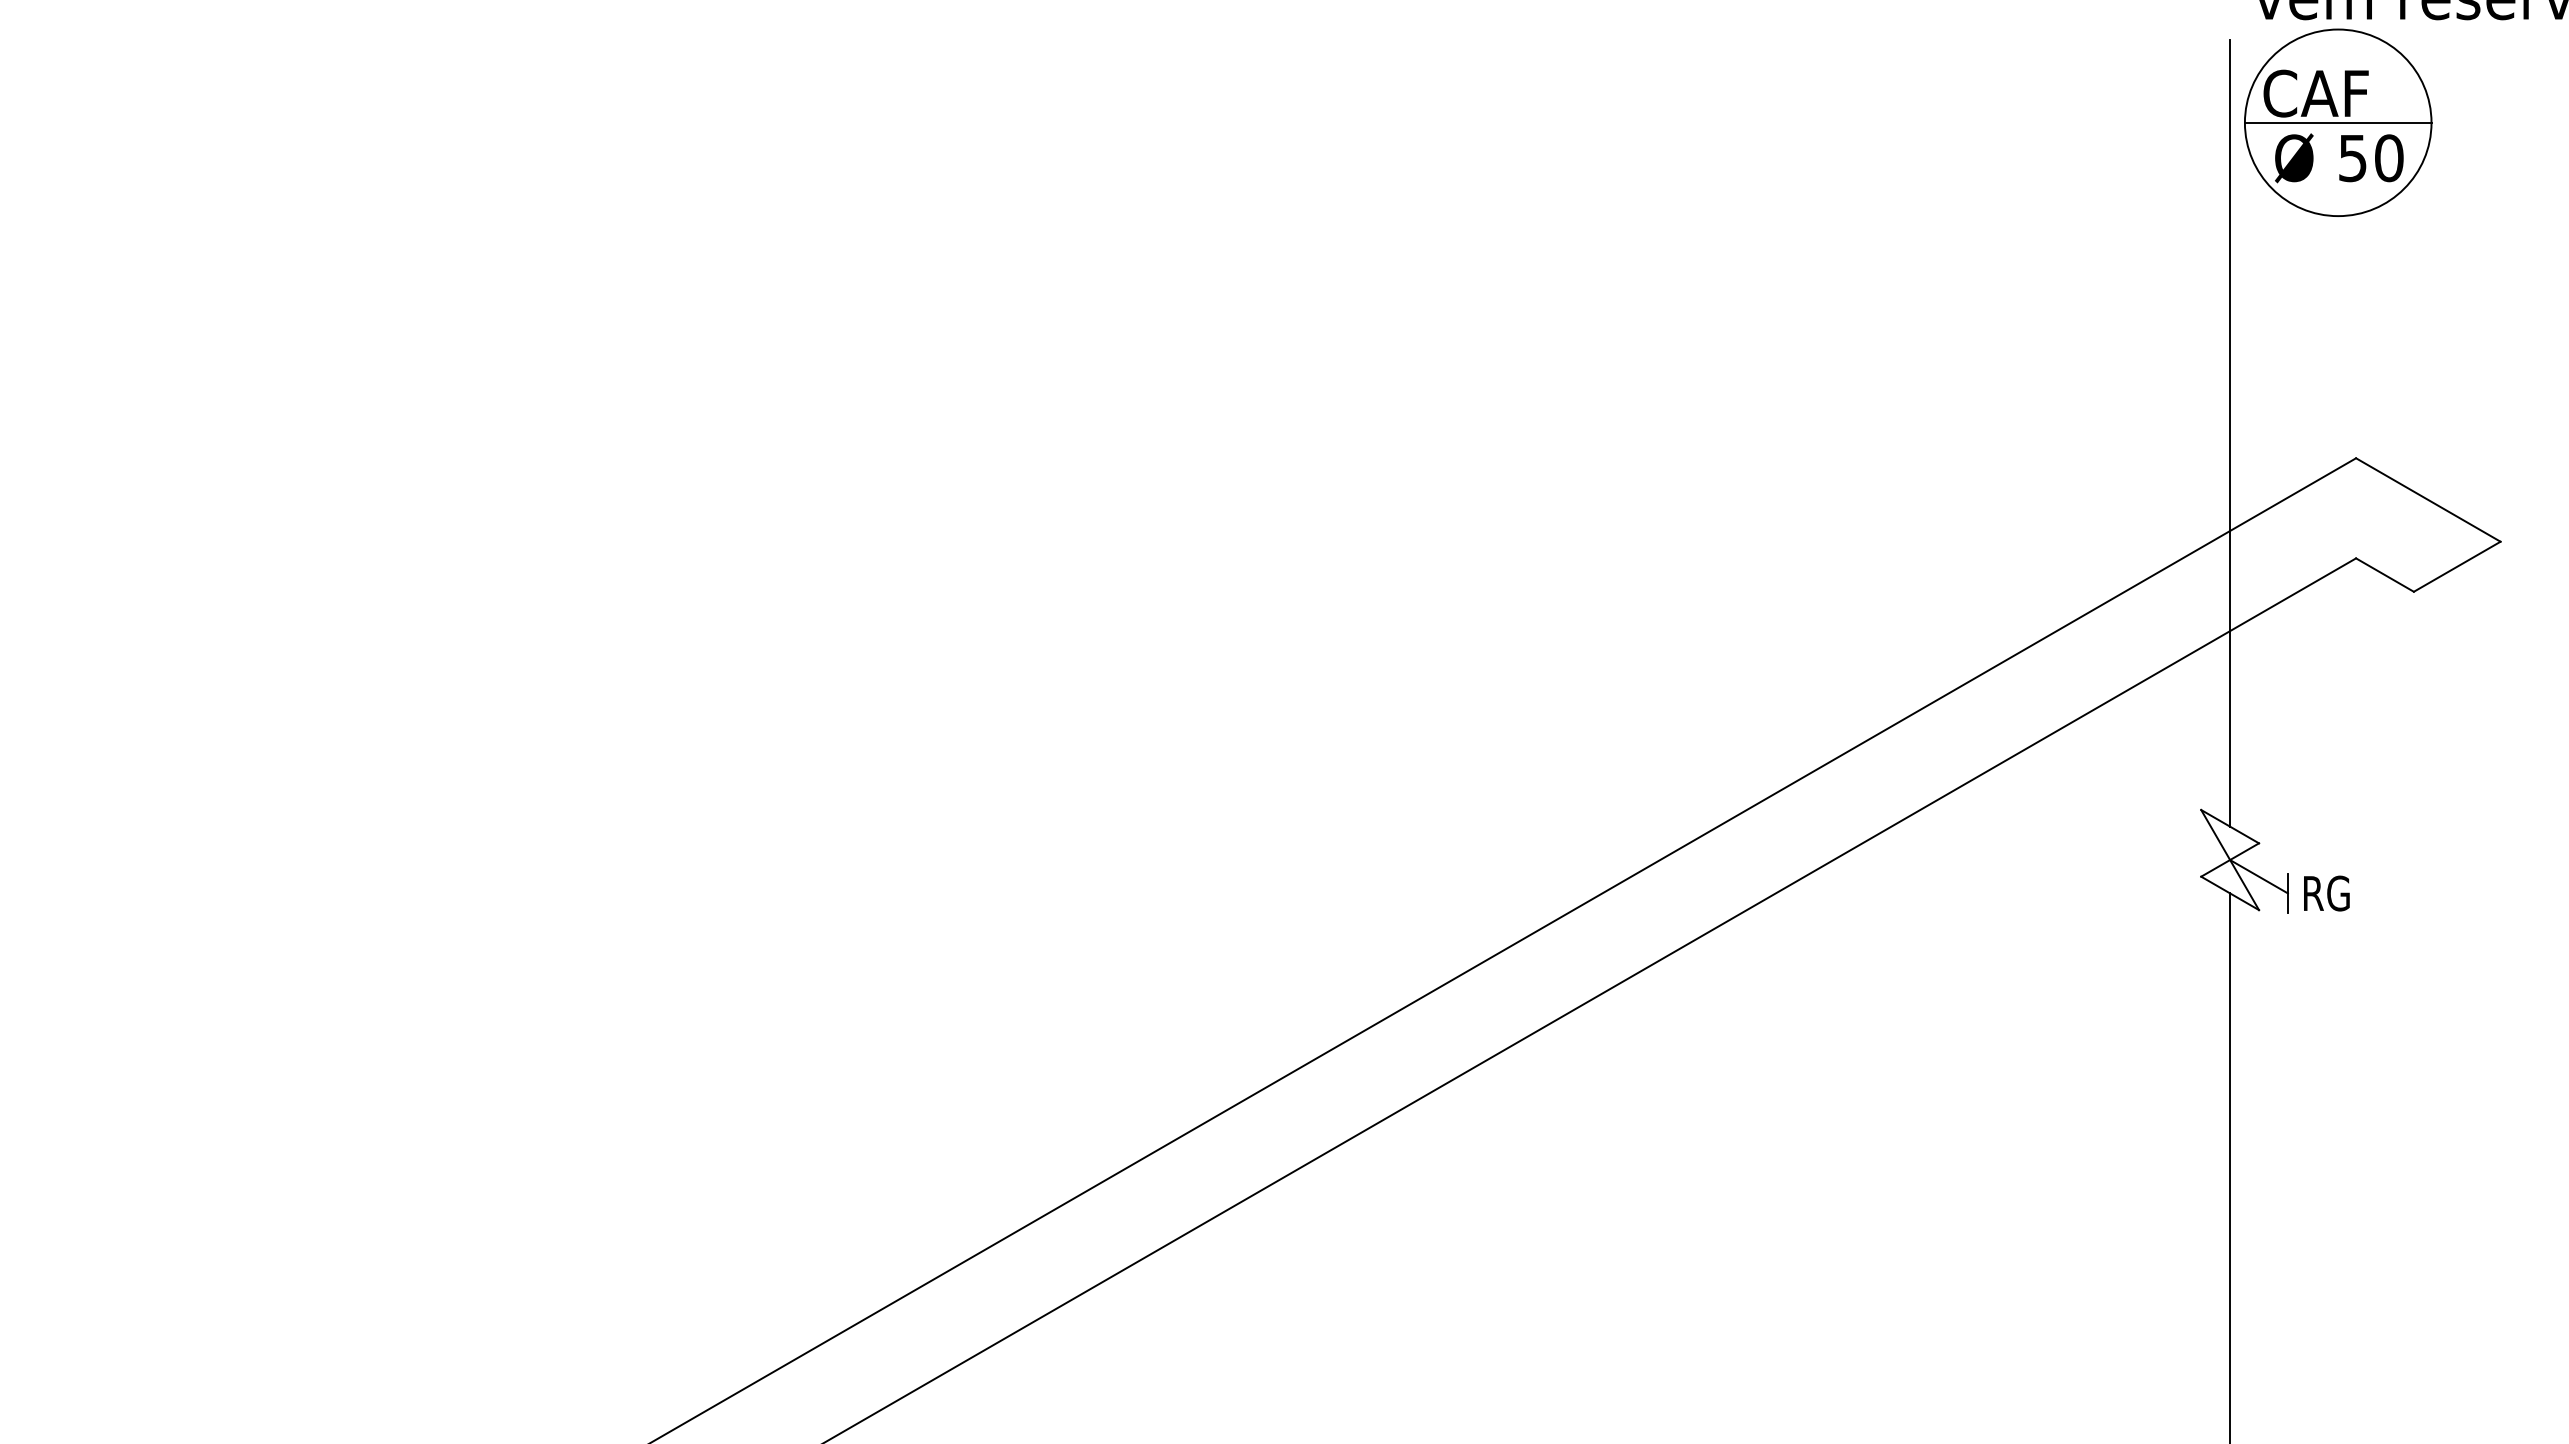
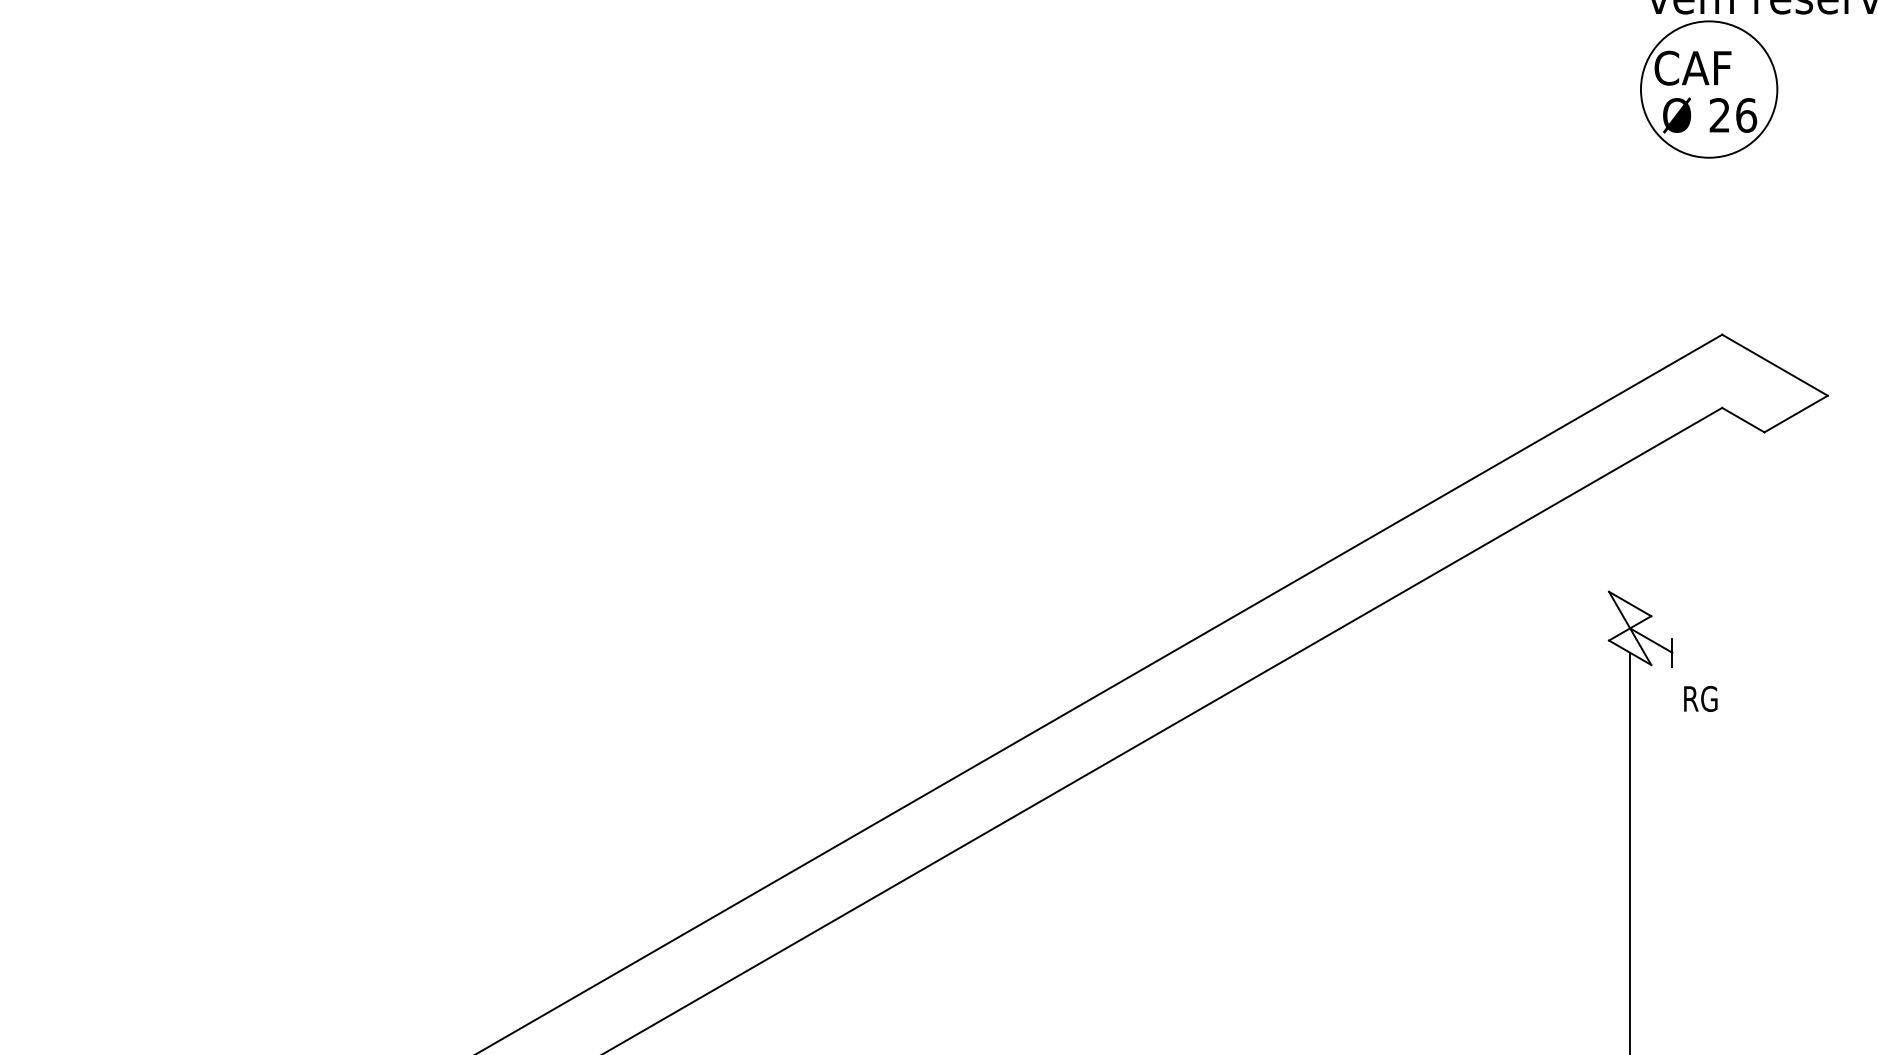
line: (2337, 122) -> (1708, 89), removed
text: (2371, 158) -> (1733, 115), 50 -> 26
line: (2230, 433) -> (1630, 316), removed
text: (2326, 893) -> (1700, 698), moved

